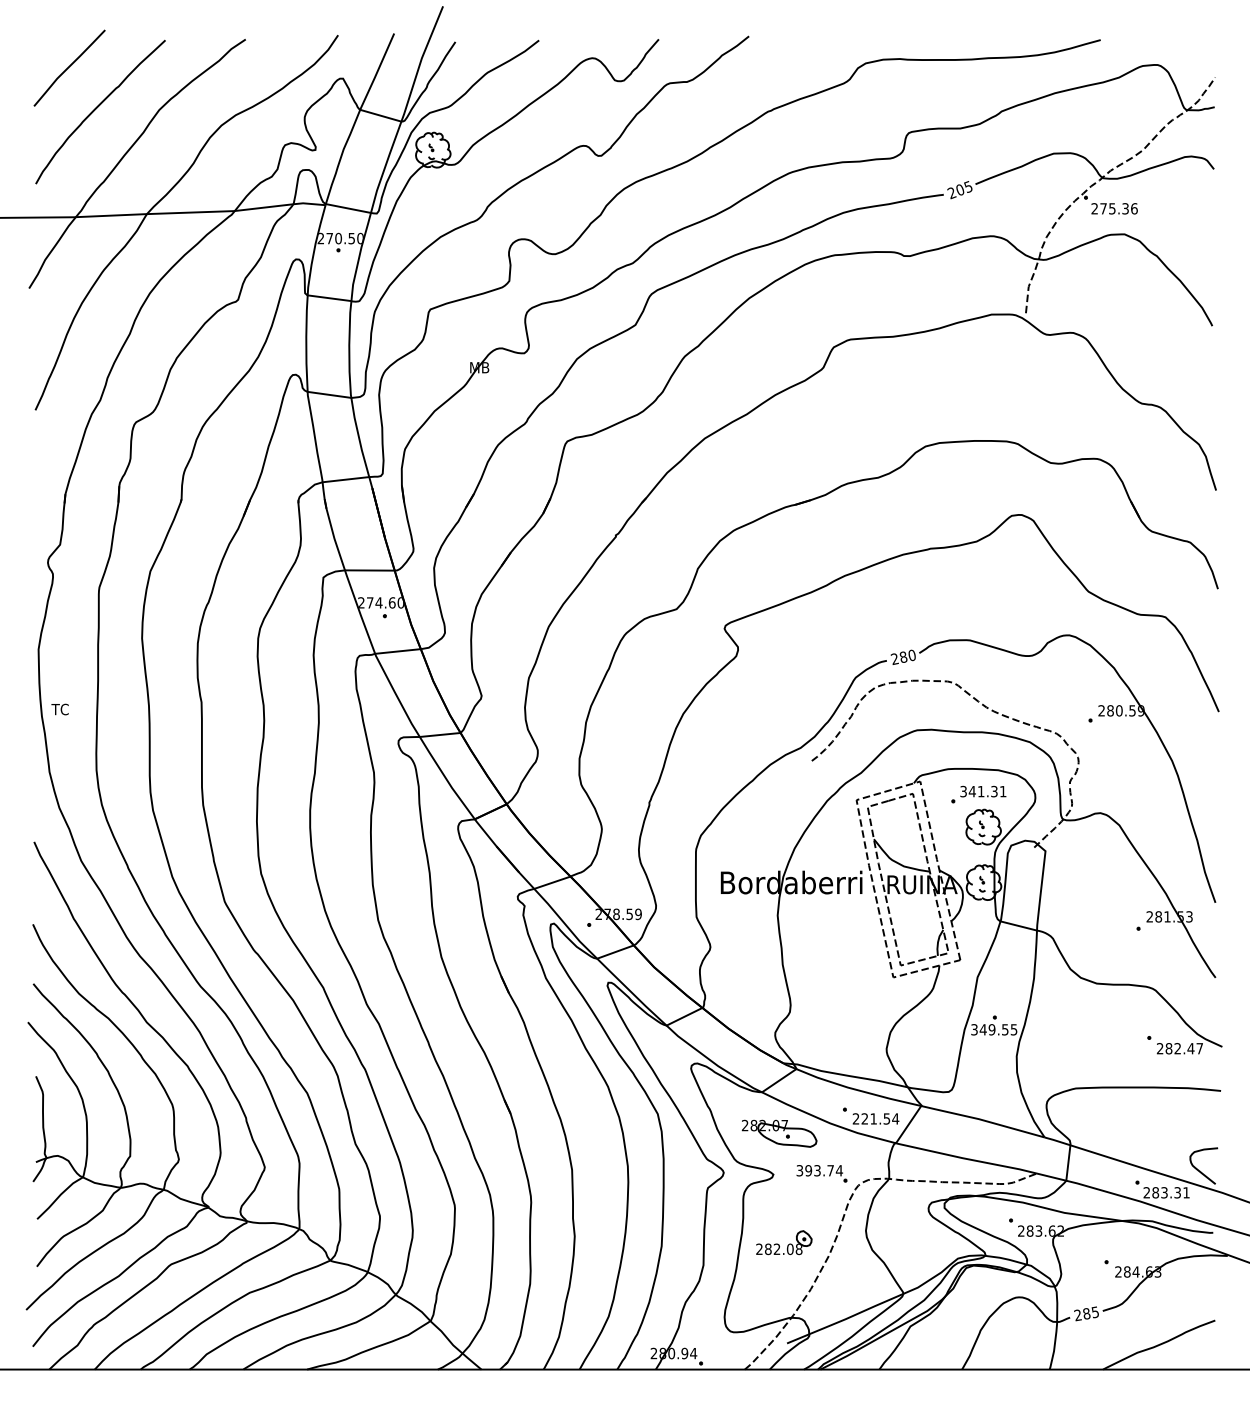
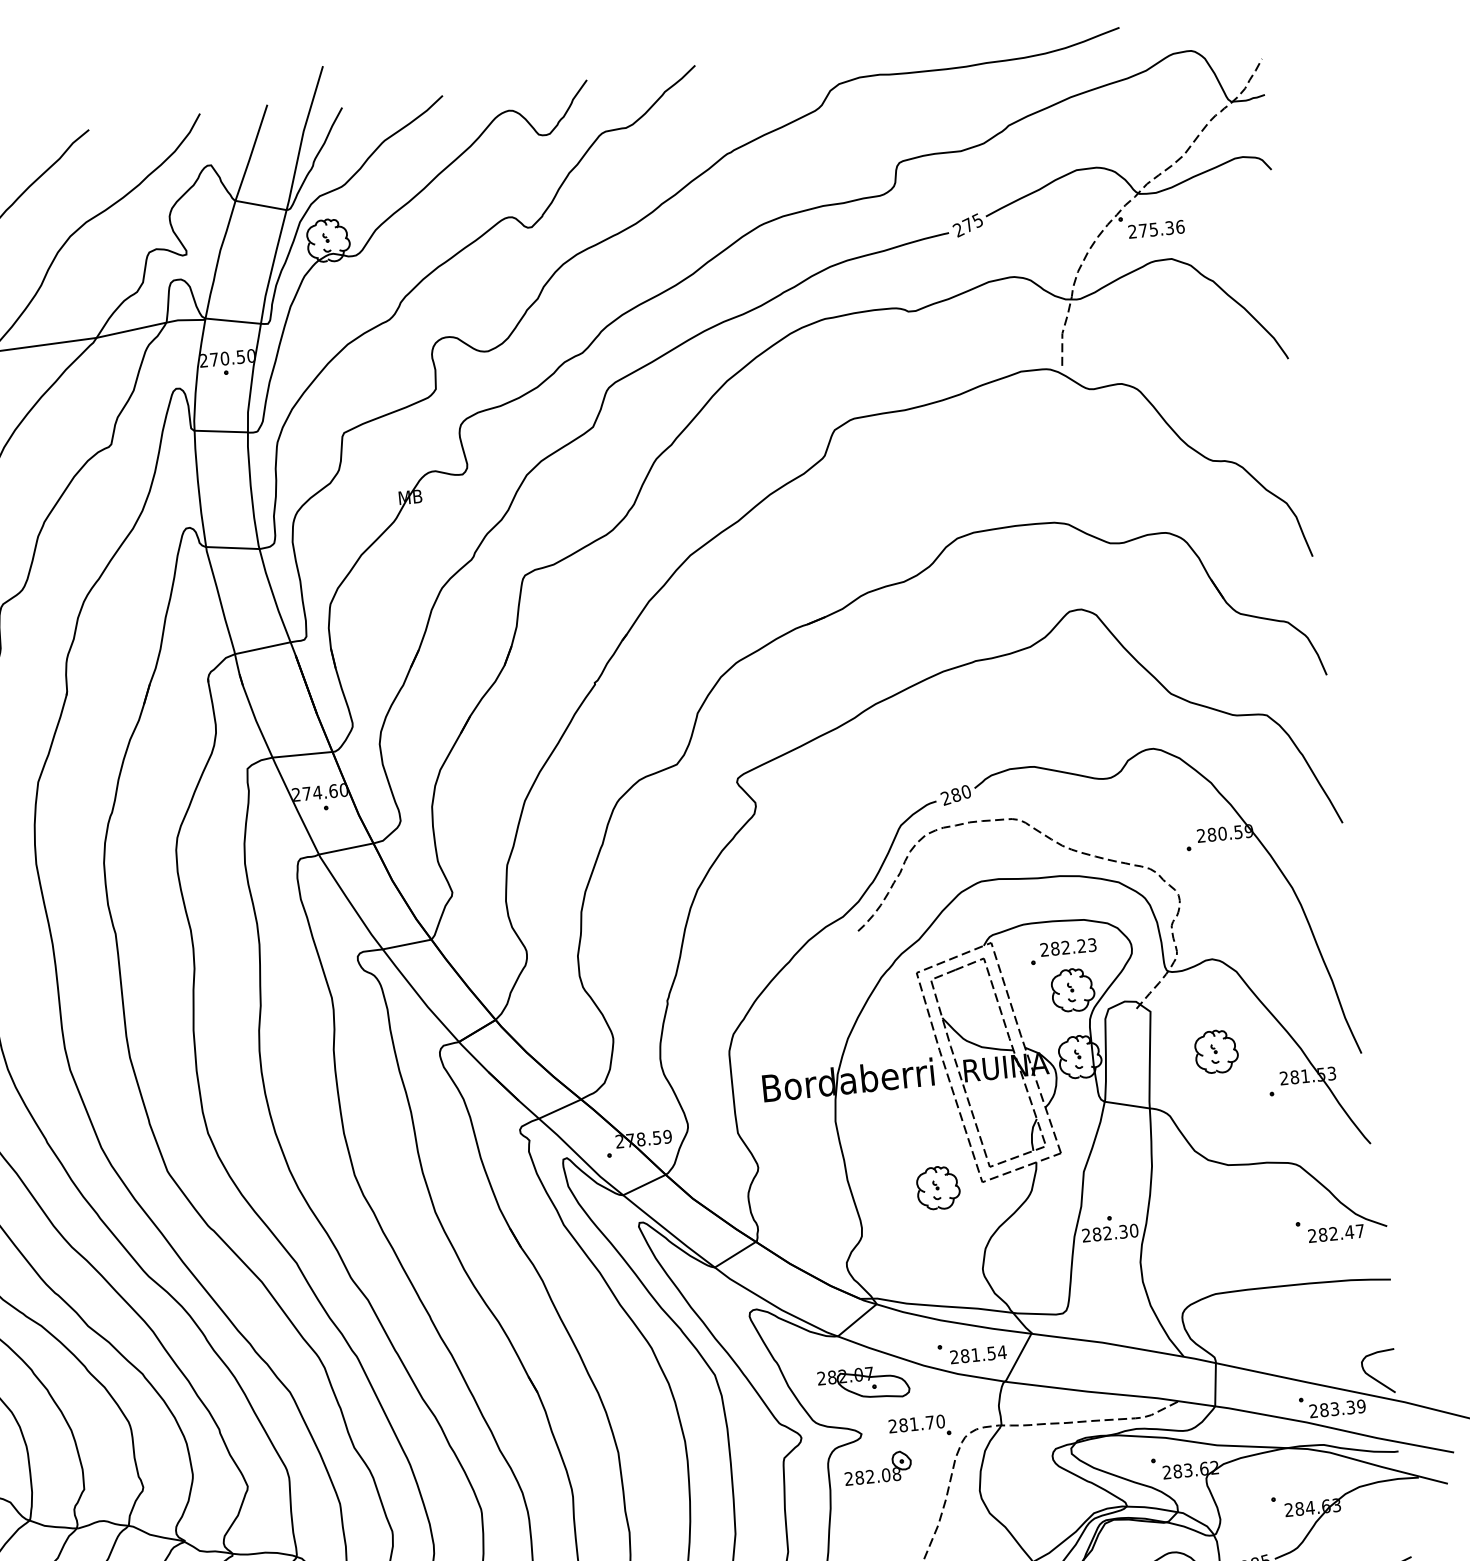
text: (959, 189) -> (967, 224), 205 -> 275
text: (983, 791) -> (1068, 947), 341.31 -> 282.23
part: (1096, 889) -> (1216, 1051), added
part: (856, 978) -> (938, 1187), added
text: (994, 1029) -> (1110, 1232), 349.55 -> 282.30
text: (864, 1118) -> (964, 1355), 221.54 -> 281.54
text: (819, 1170) -> (916, 1423), 393.74 -> 281.70
text: (1186, 1192) -> (1361, 1406), 283.31 -> 283.39
part: (784, 1242) -> (878, 1467), moved

